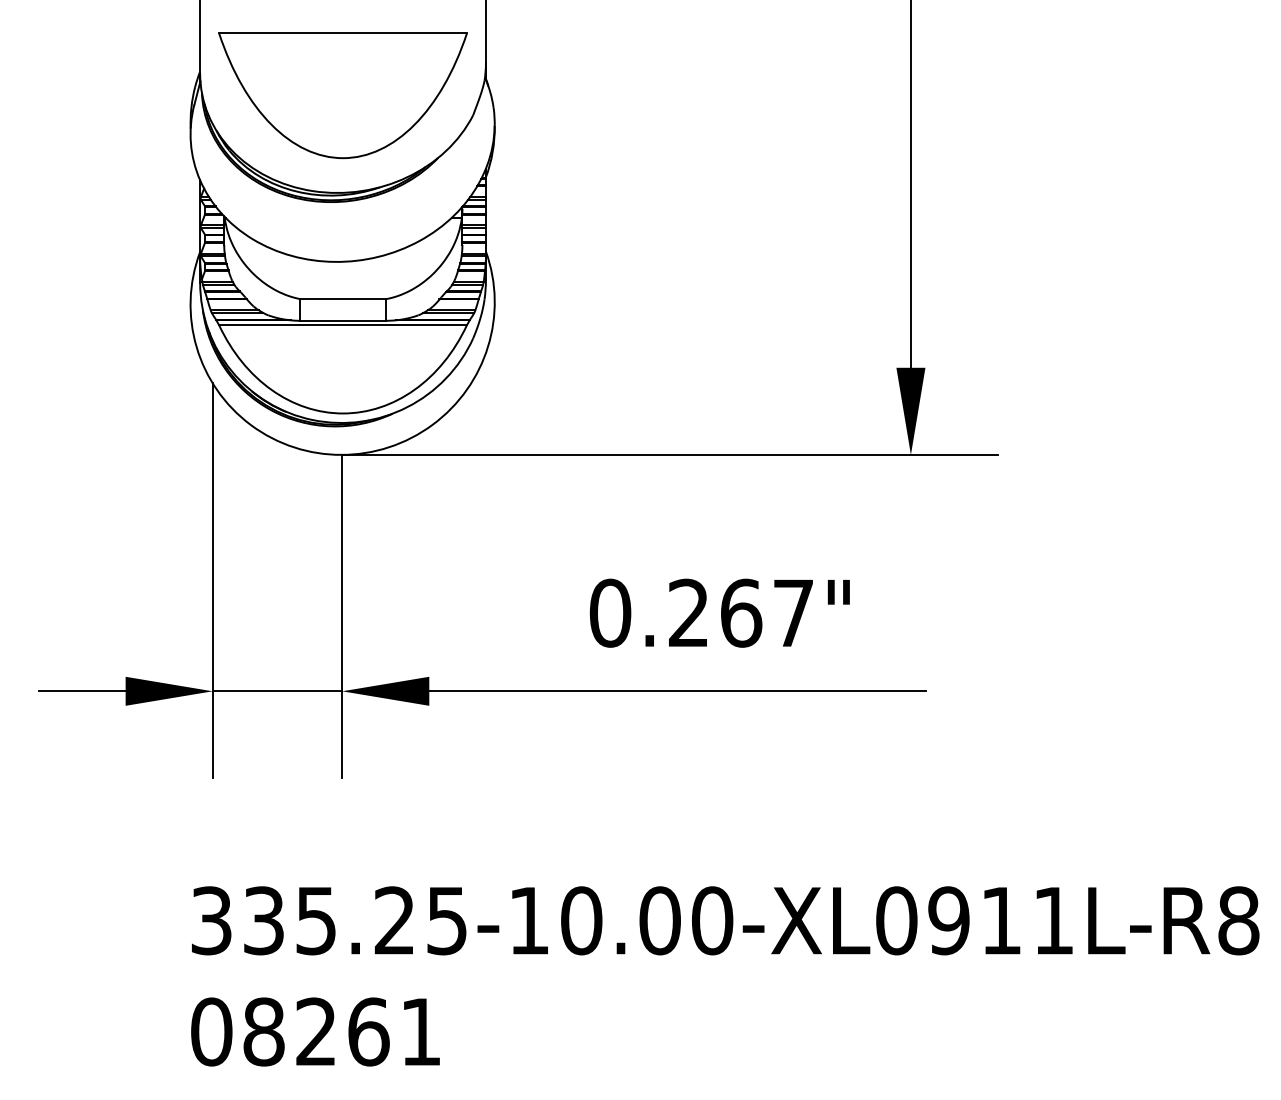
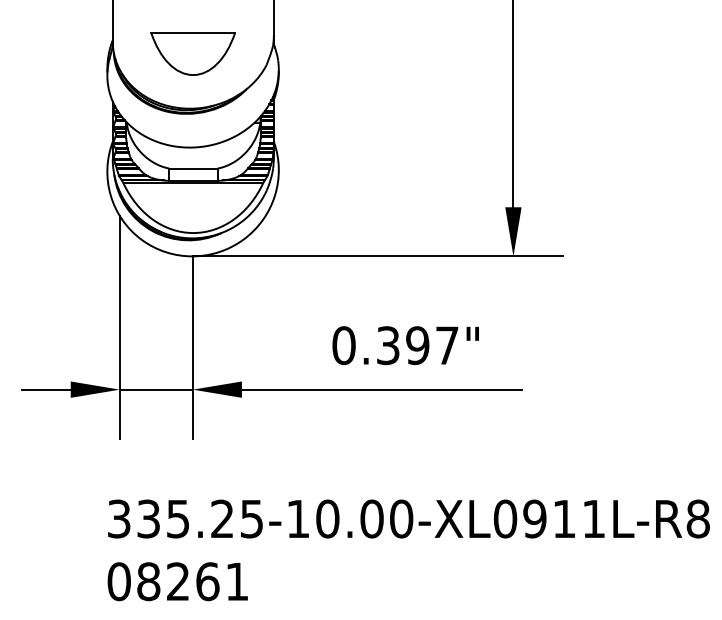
part: (341, 94) -> (192, 53), size x0.6
text: (715, 612) -> (403, 345), 0.267" -> 0.397"

